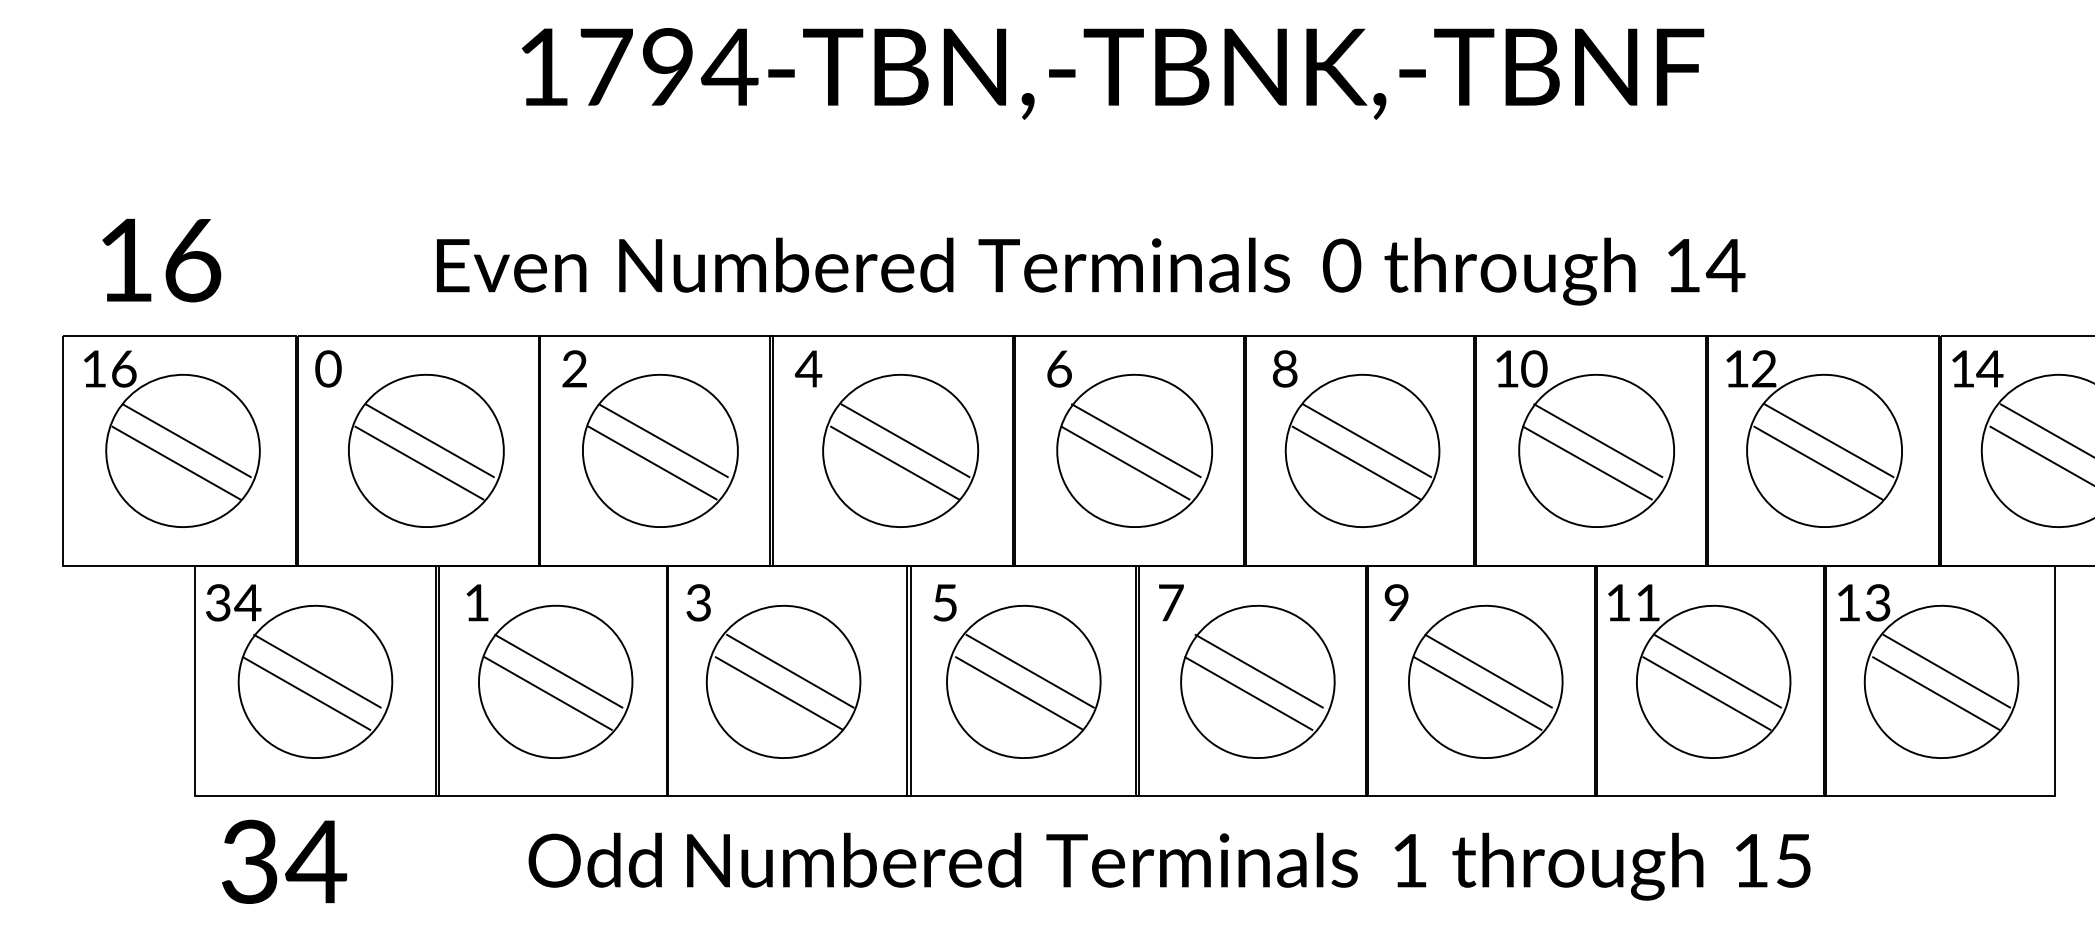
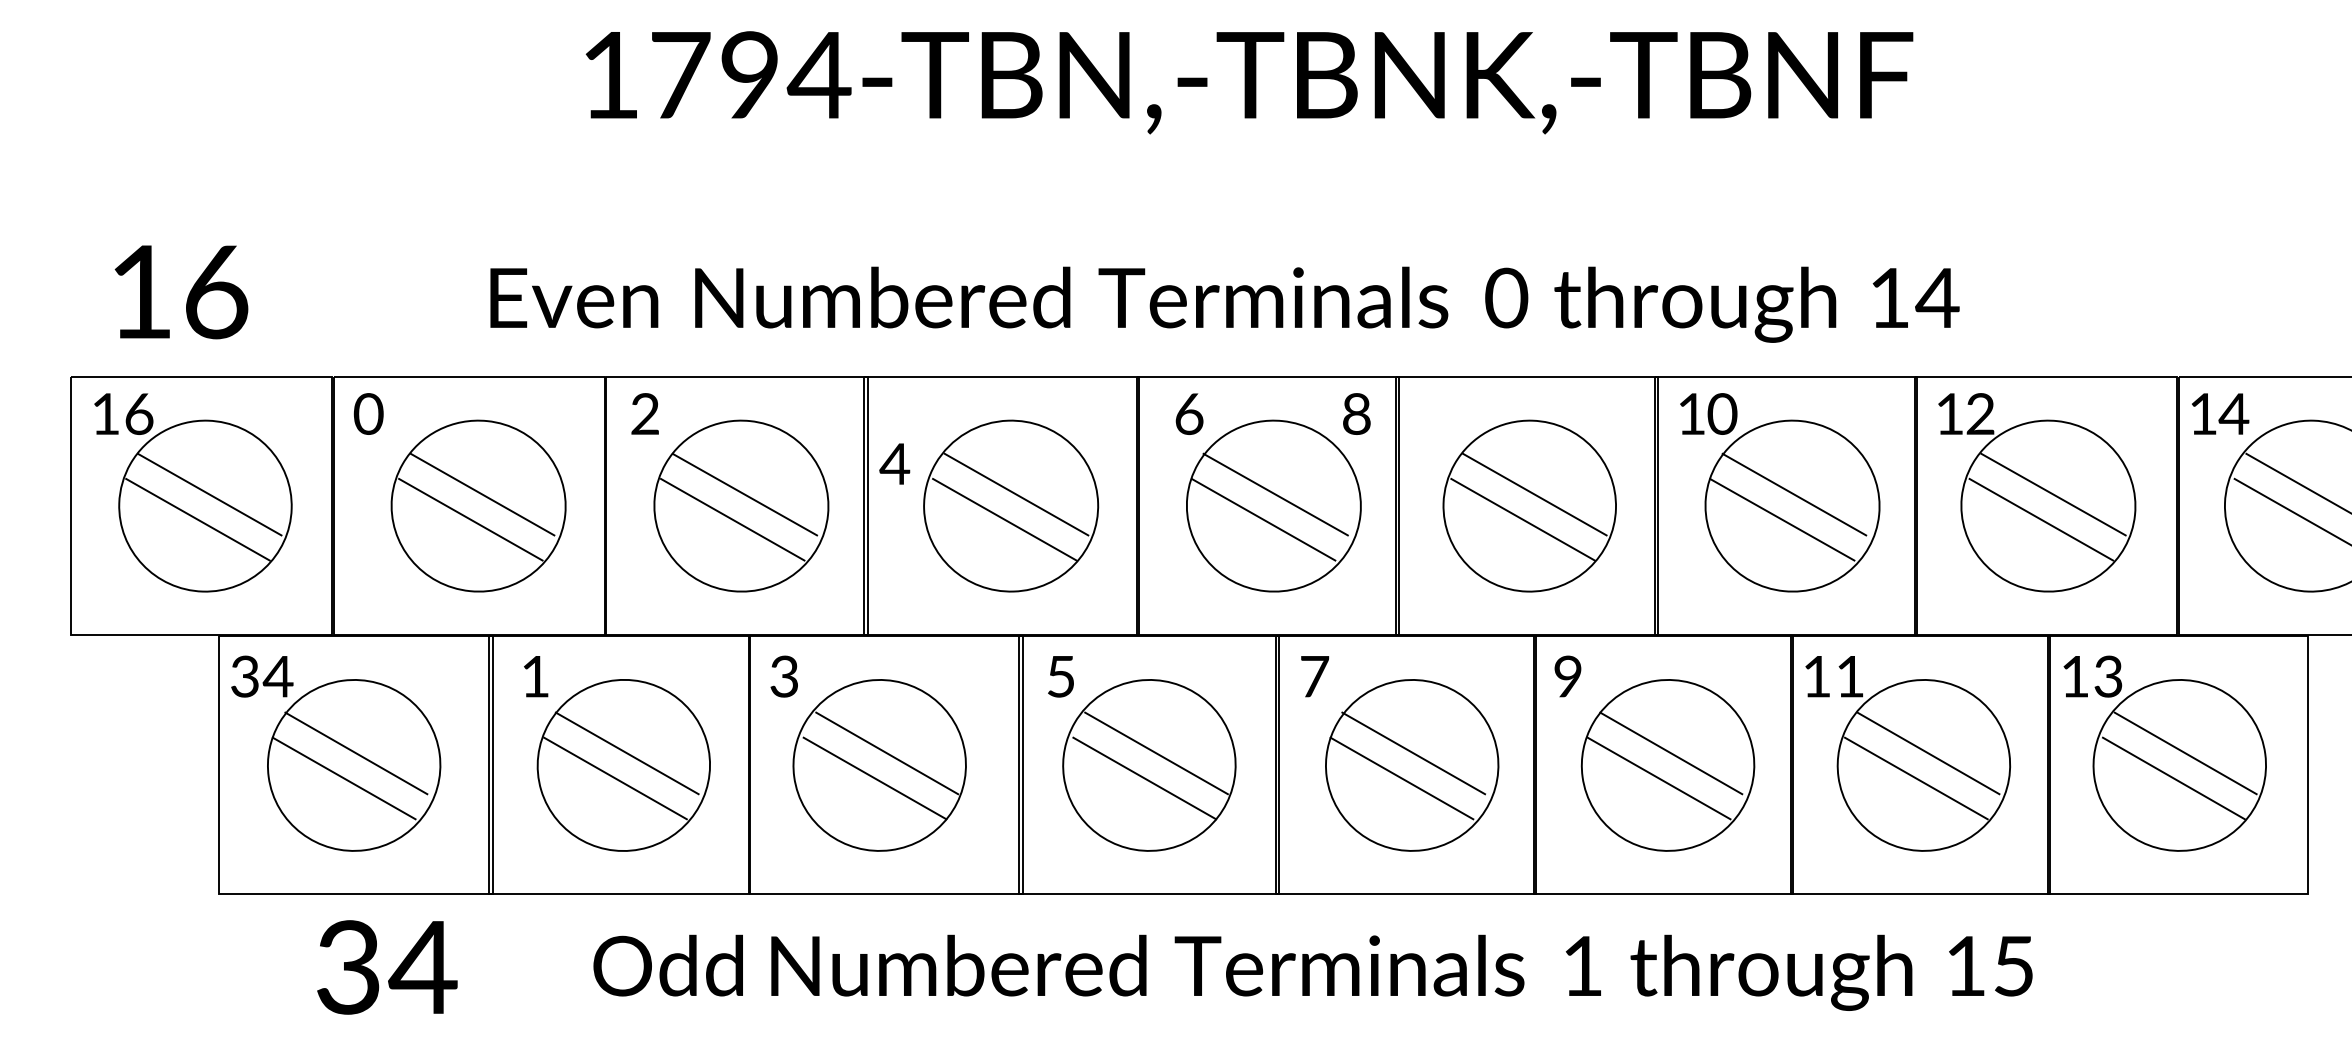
text: (808, 368) -> (894, 463), moved
text: (1284, 368) -> (1356, 413), moved
text: (284, 861) -> (387, 967), moved

